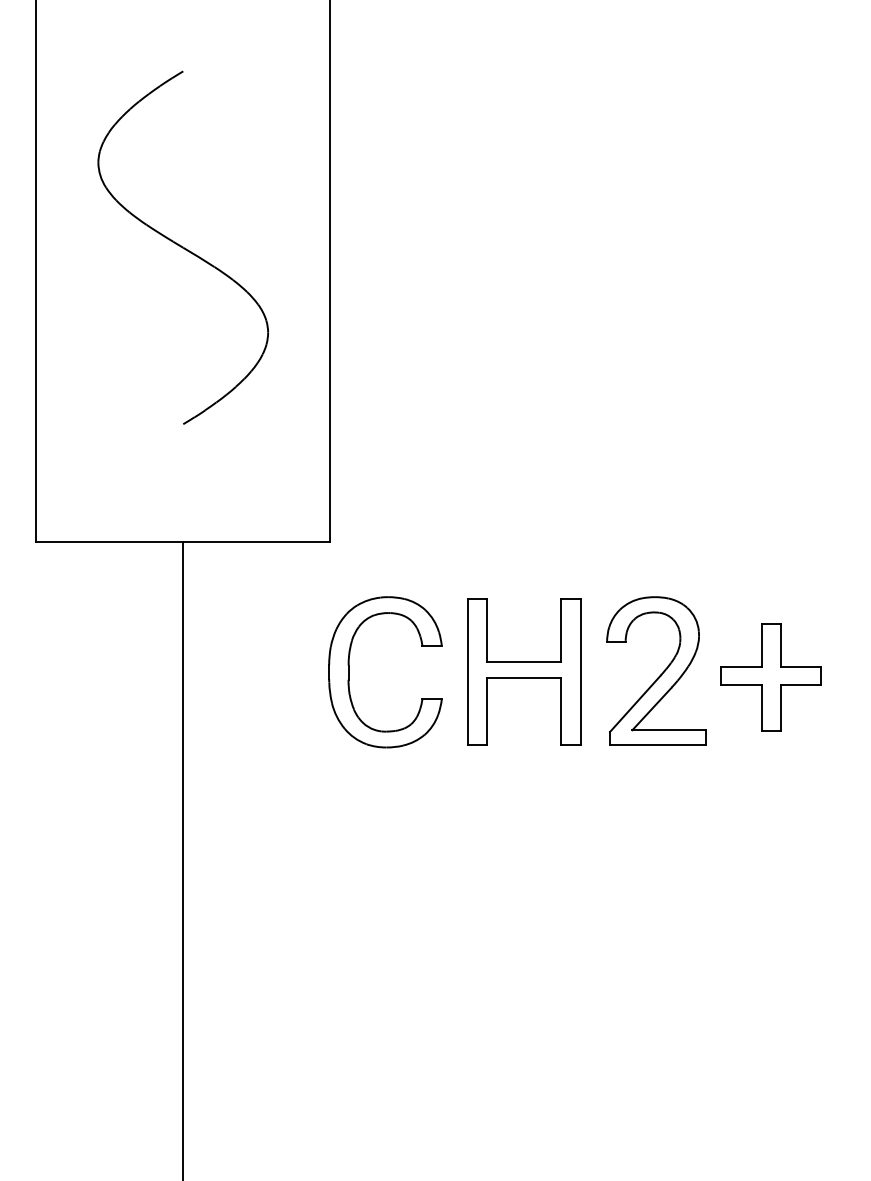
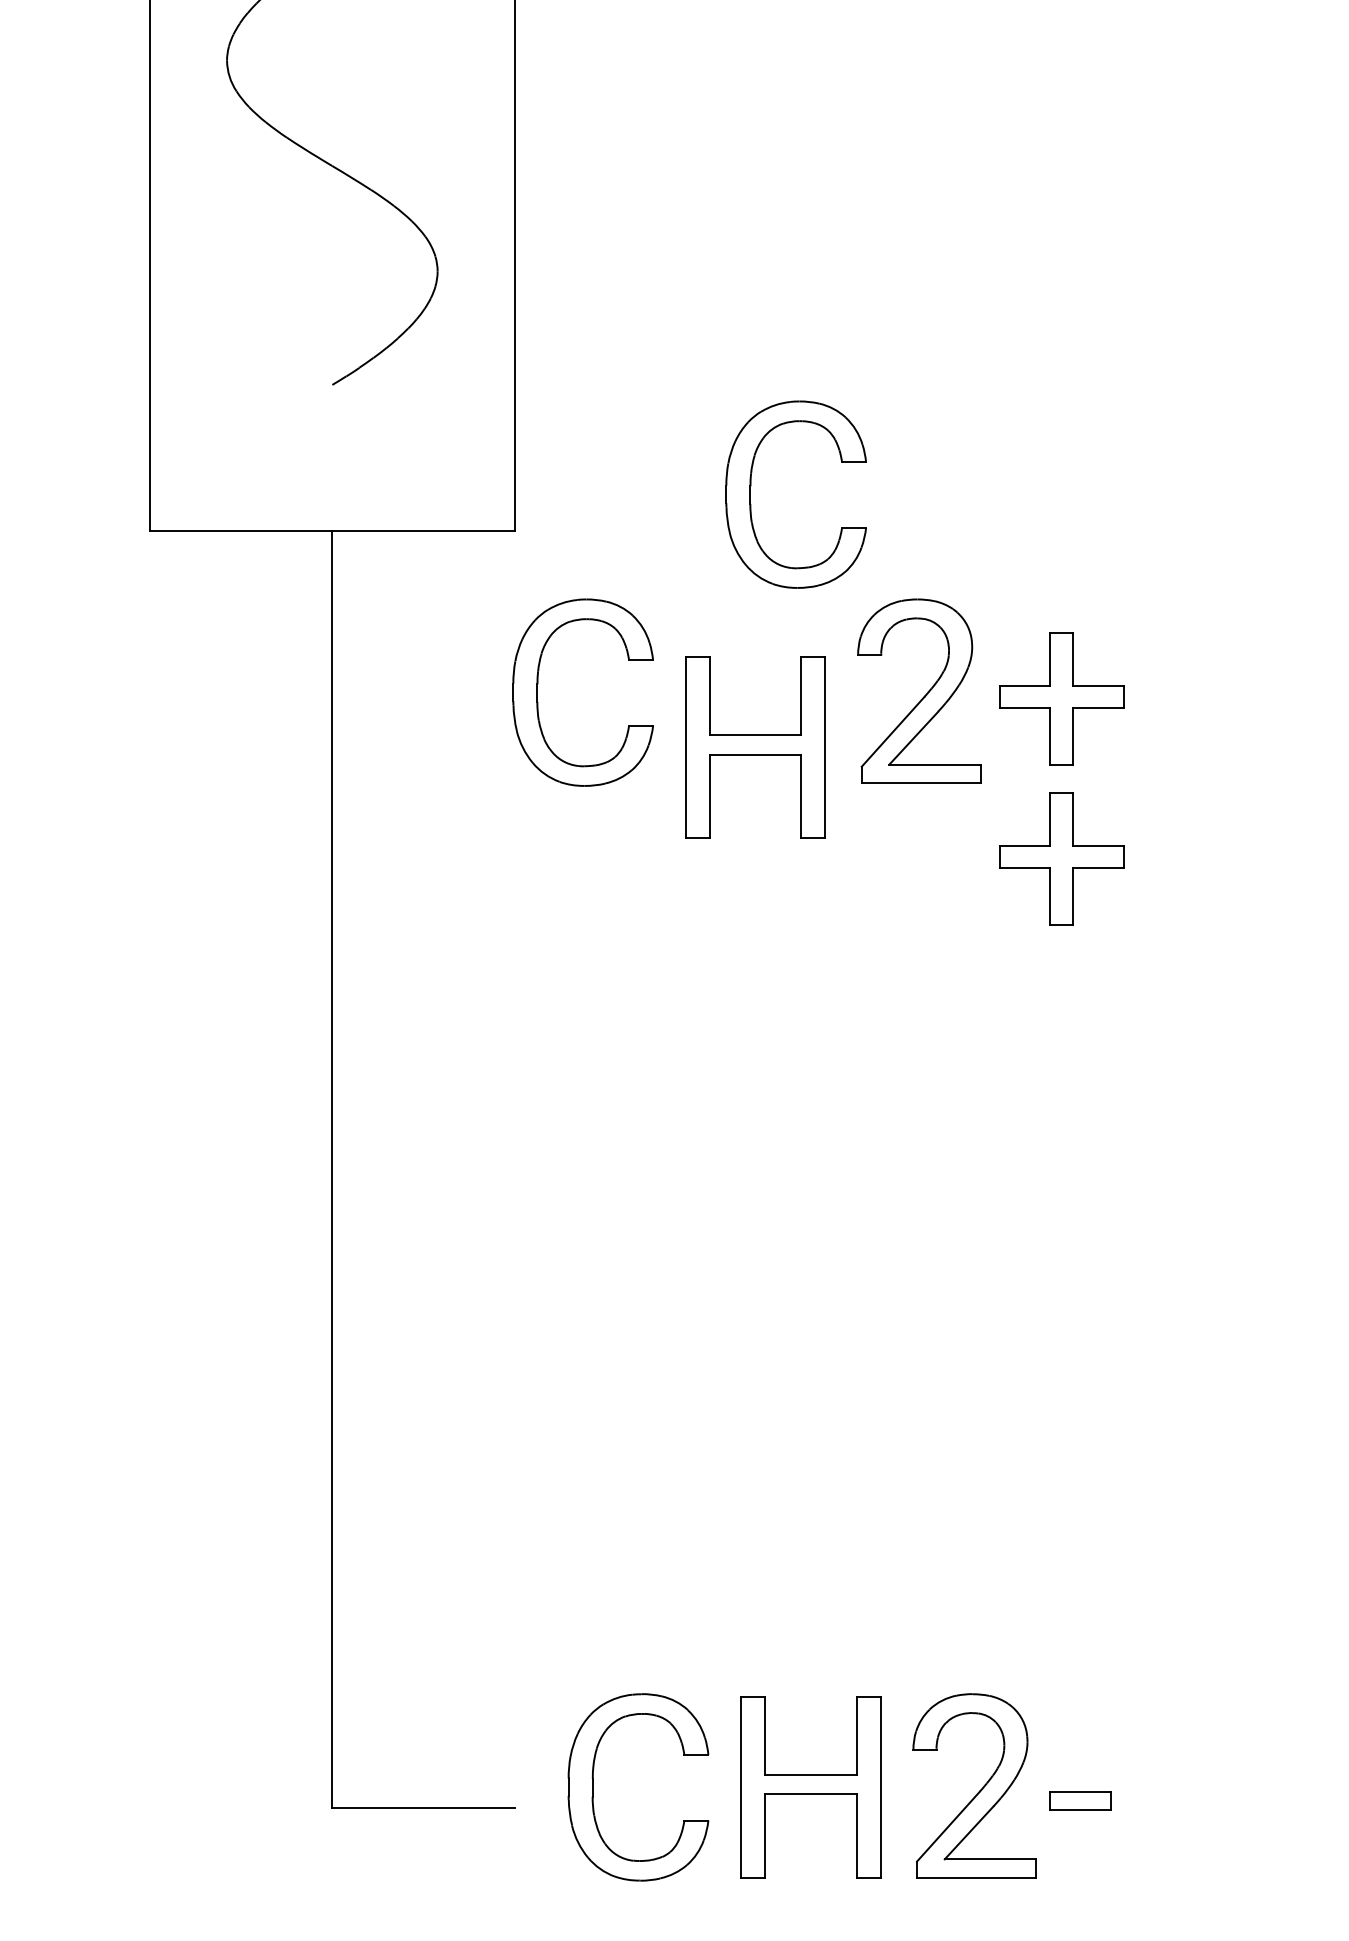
part: (521, 506) -> (751, 486), added
part: (524, 672) -> (755, 747), moved
part: (771, 805) -> (1061, 858), added

